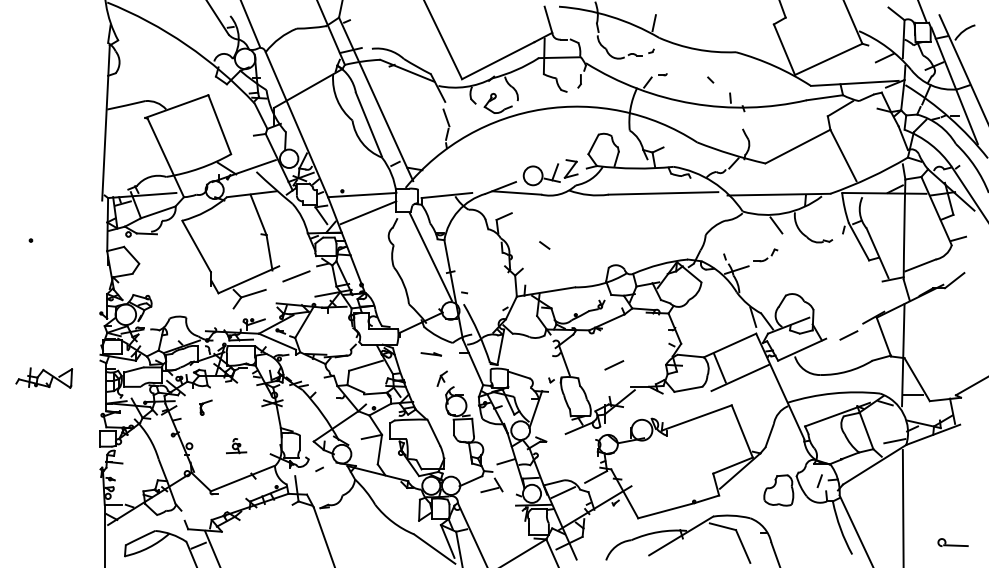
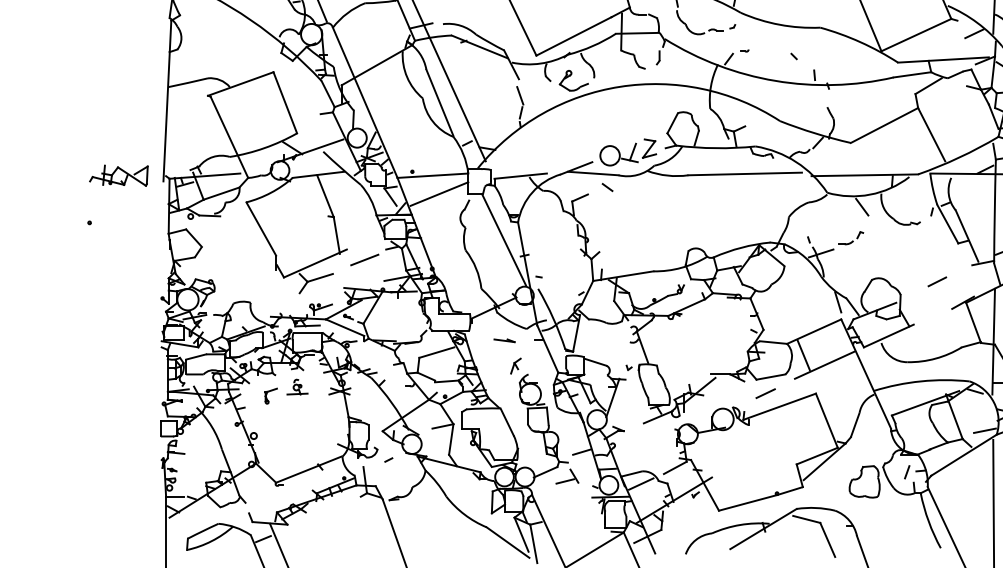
line: (544, 245) -> (607, 187), moved
line: (848, 335) -> (936, 281), moved
line: (614, 365) -> (765, 393), moved
part: (44, 377) -> (119, 175), moved
part: (236, 446) -> (297, 387), moved

